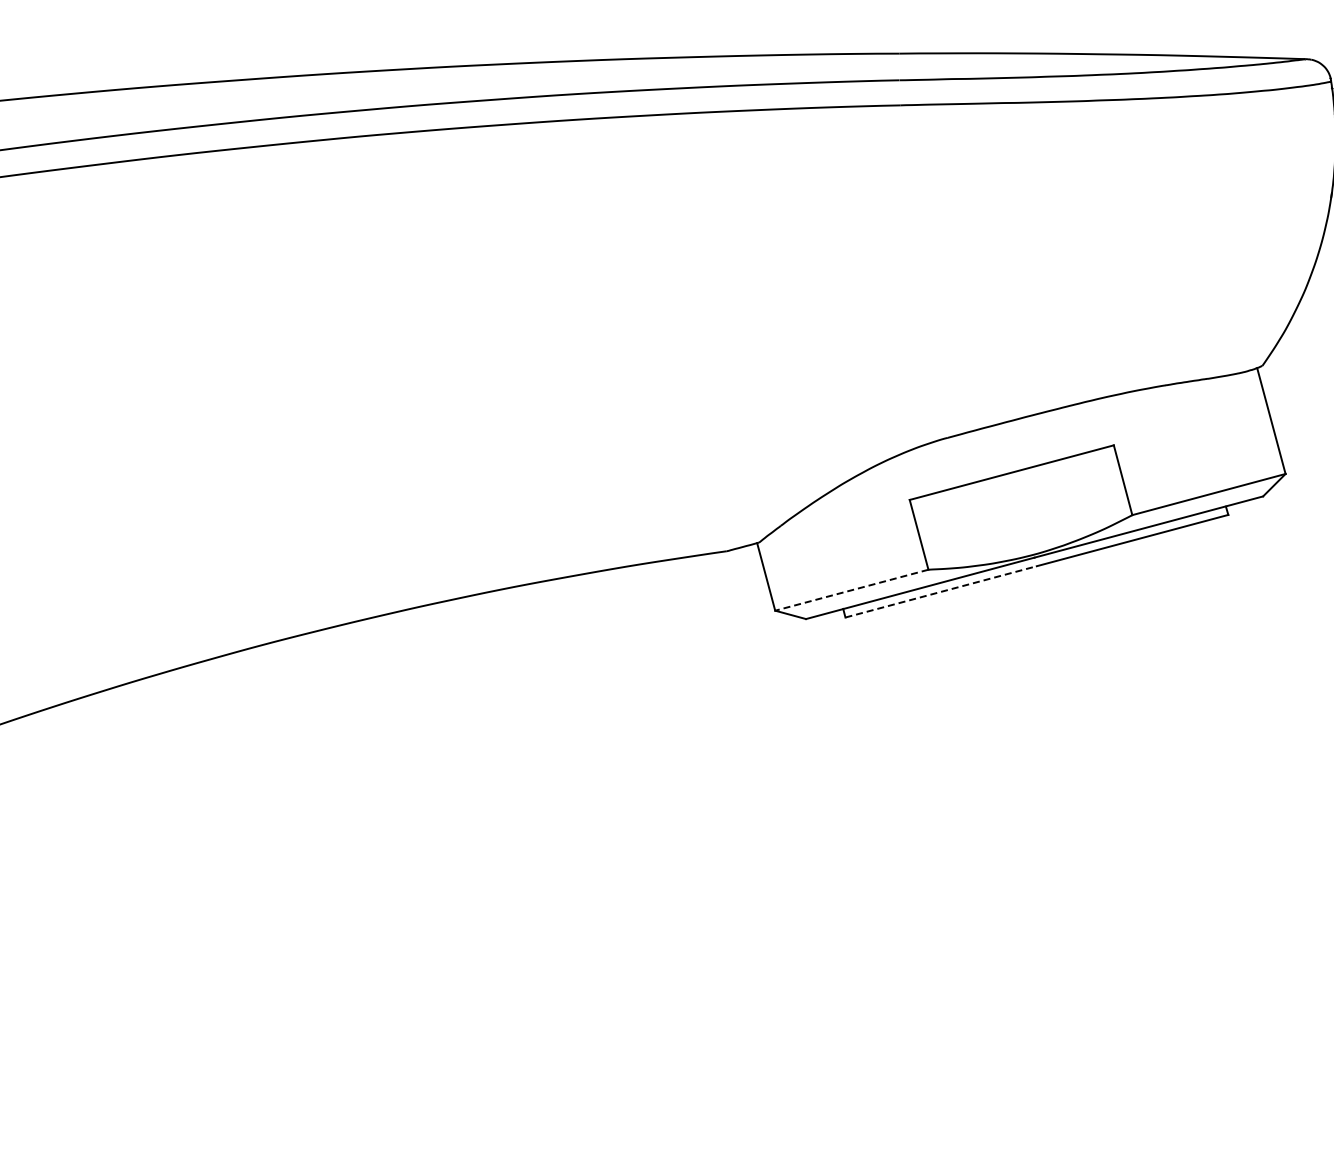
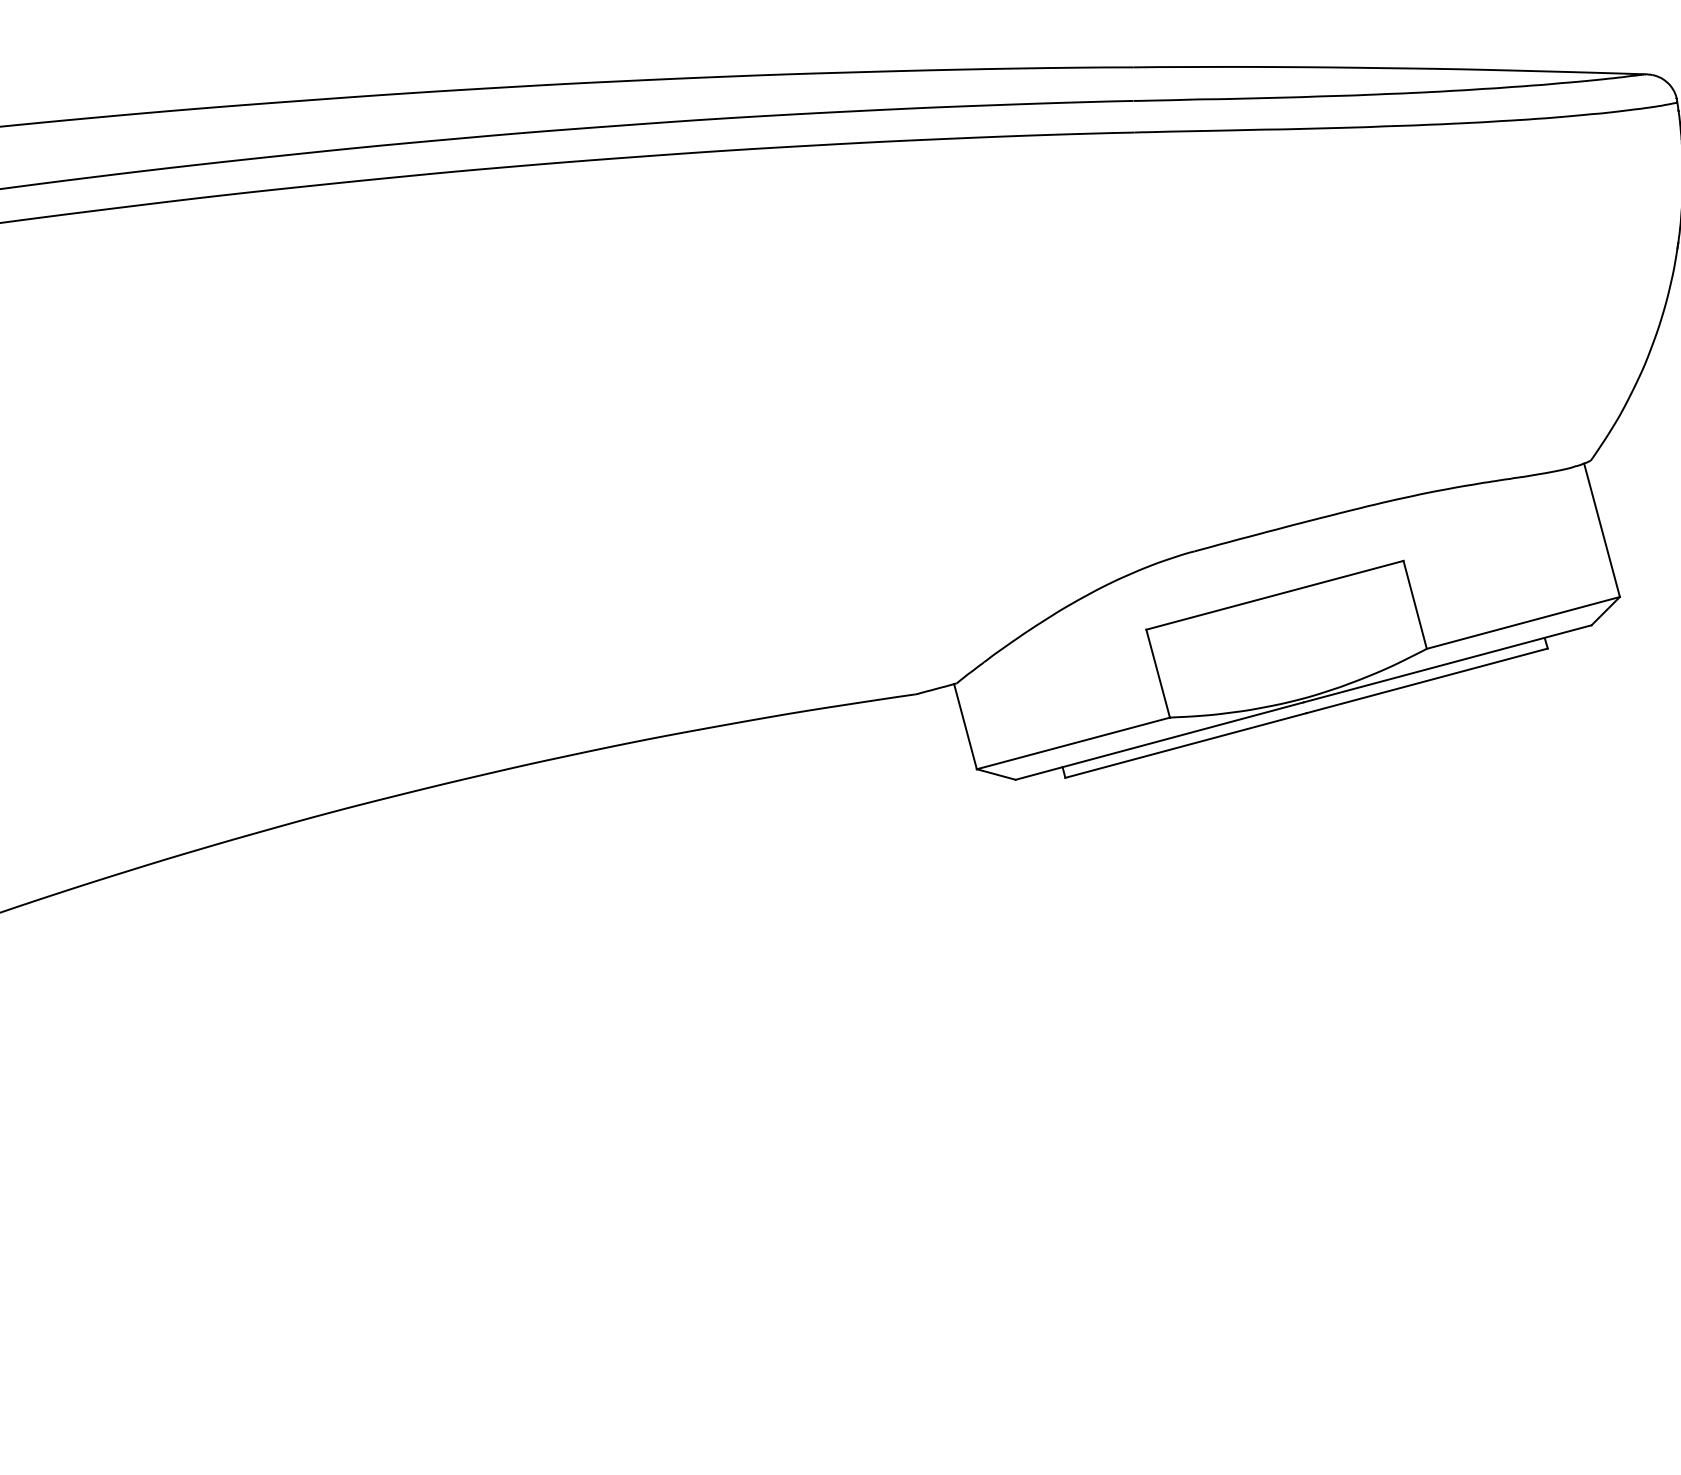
line: (851, 590) -> (1072, 743), dashed -> solid
line: (941, 591) -> (1186, 745), dashed -> solid

